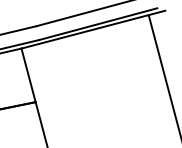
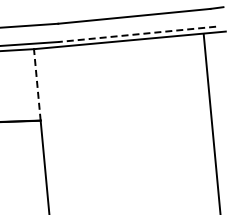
line: (97, 24) -> (136, 34), solid -> dashed
line: (28, 75) -> (37, 84), solid -> dashed

